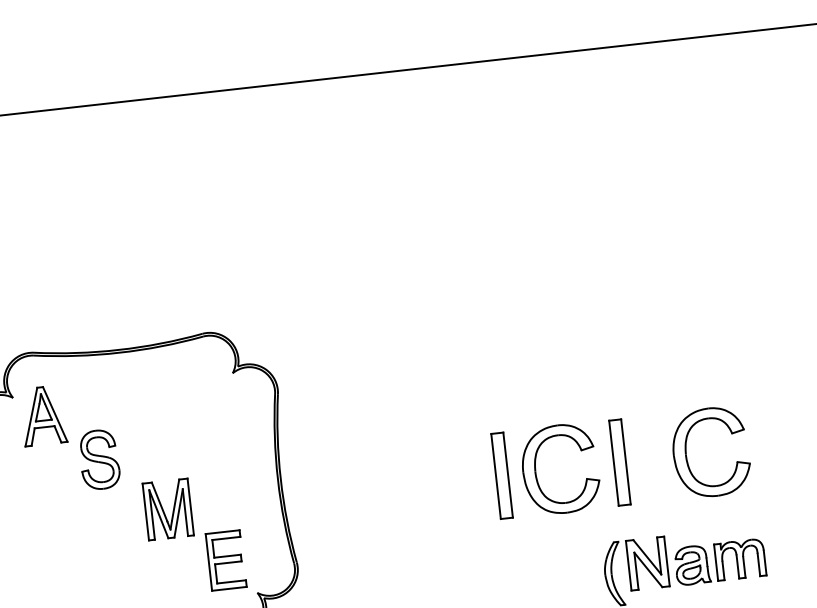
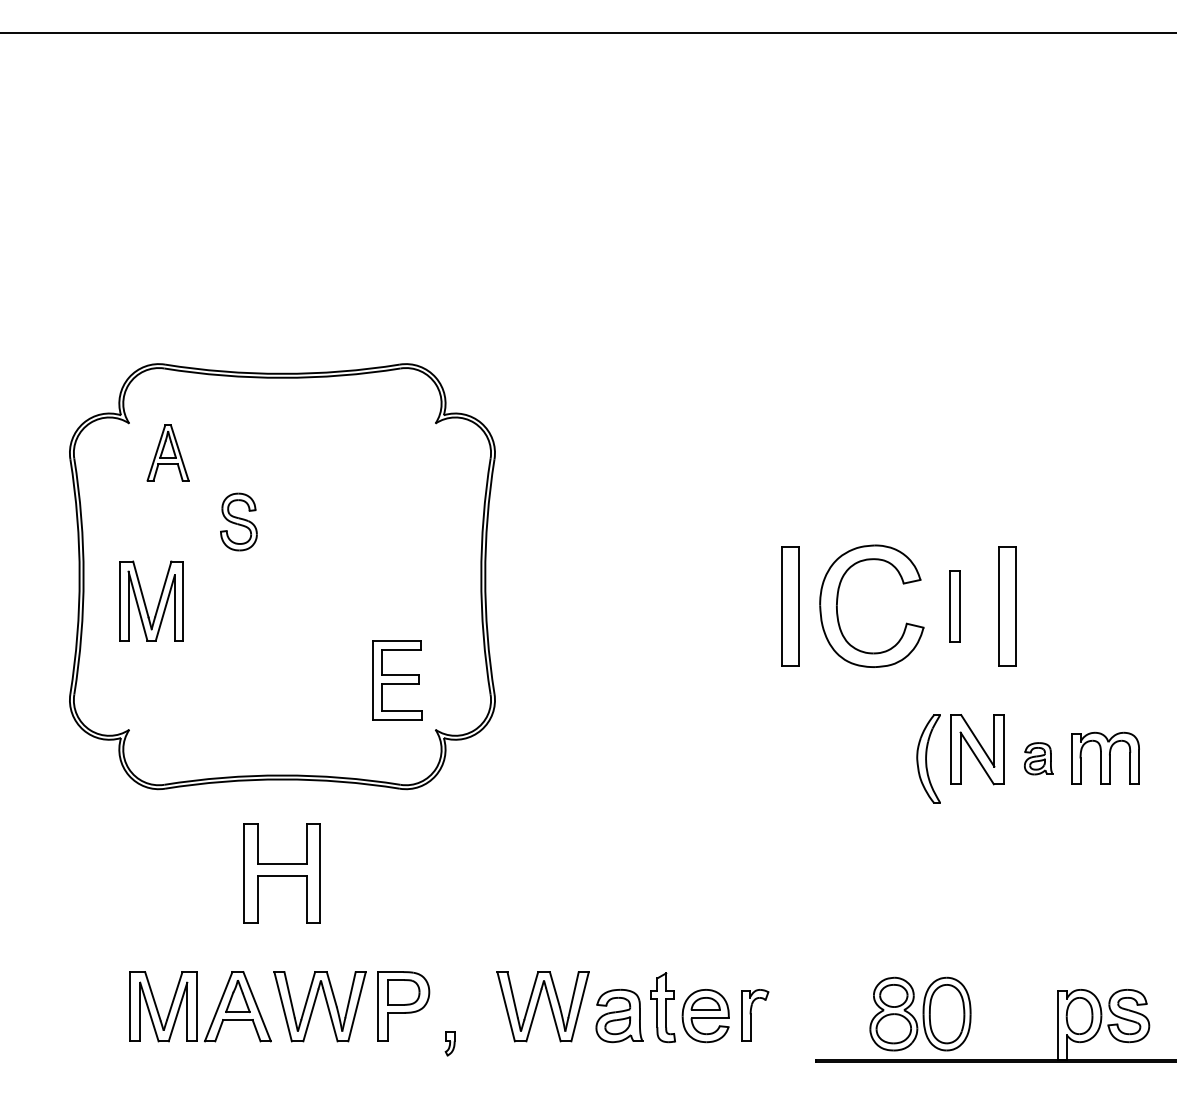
part: (42, 415) -> (167, 452), size x0.7
part: (686, 449) -> (1048, 598), removed
part: (657, 458) -> (1007, 606), added
part: (99, 459) -> (238, 521), size x0.7
part: (619, 462) -> (954, 606), size x0.6
part: (163, 510) -> (145, 601), moved
part: (692, 565) -> (1038, 758), size x0.6

